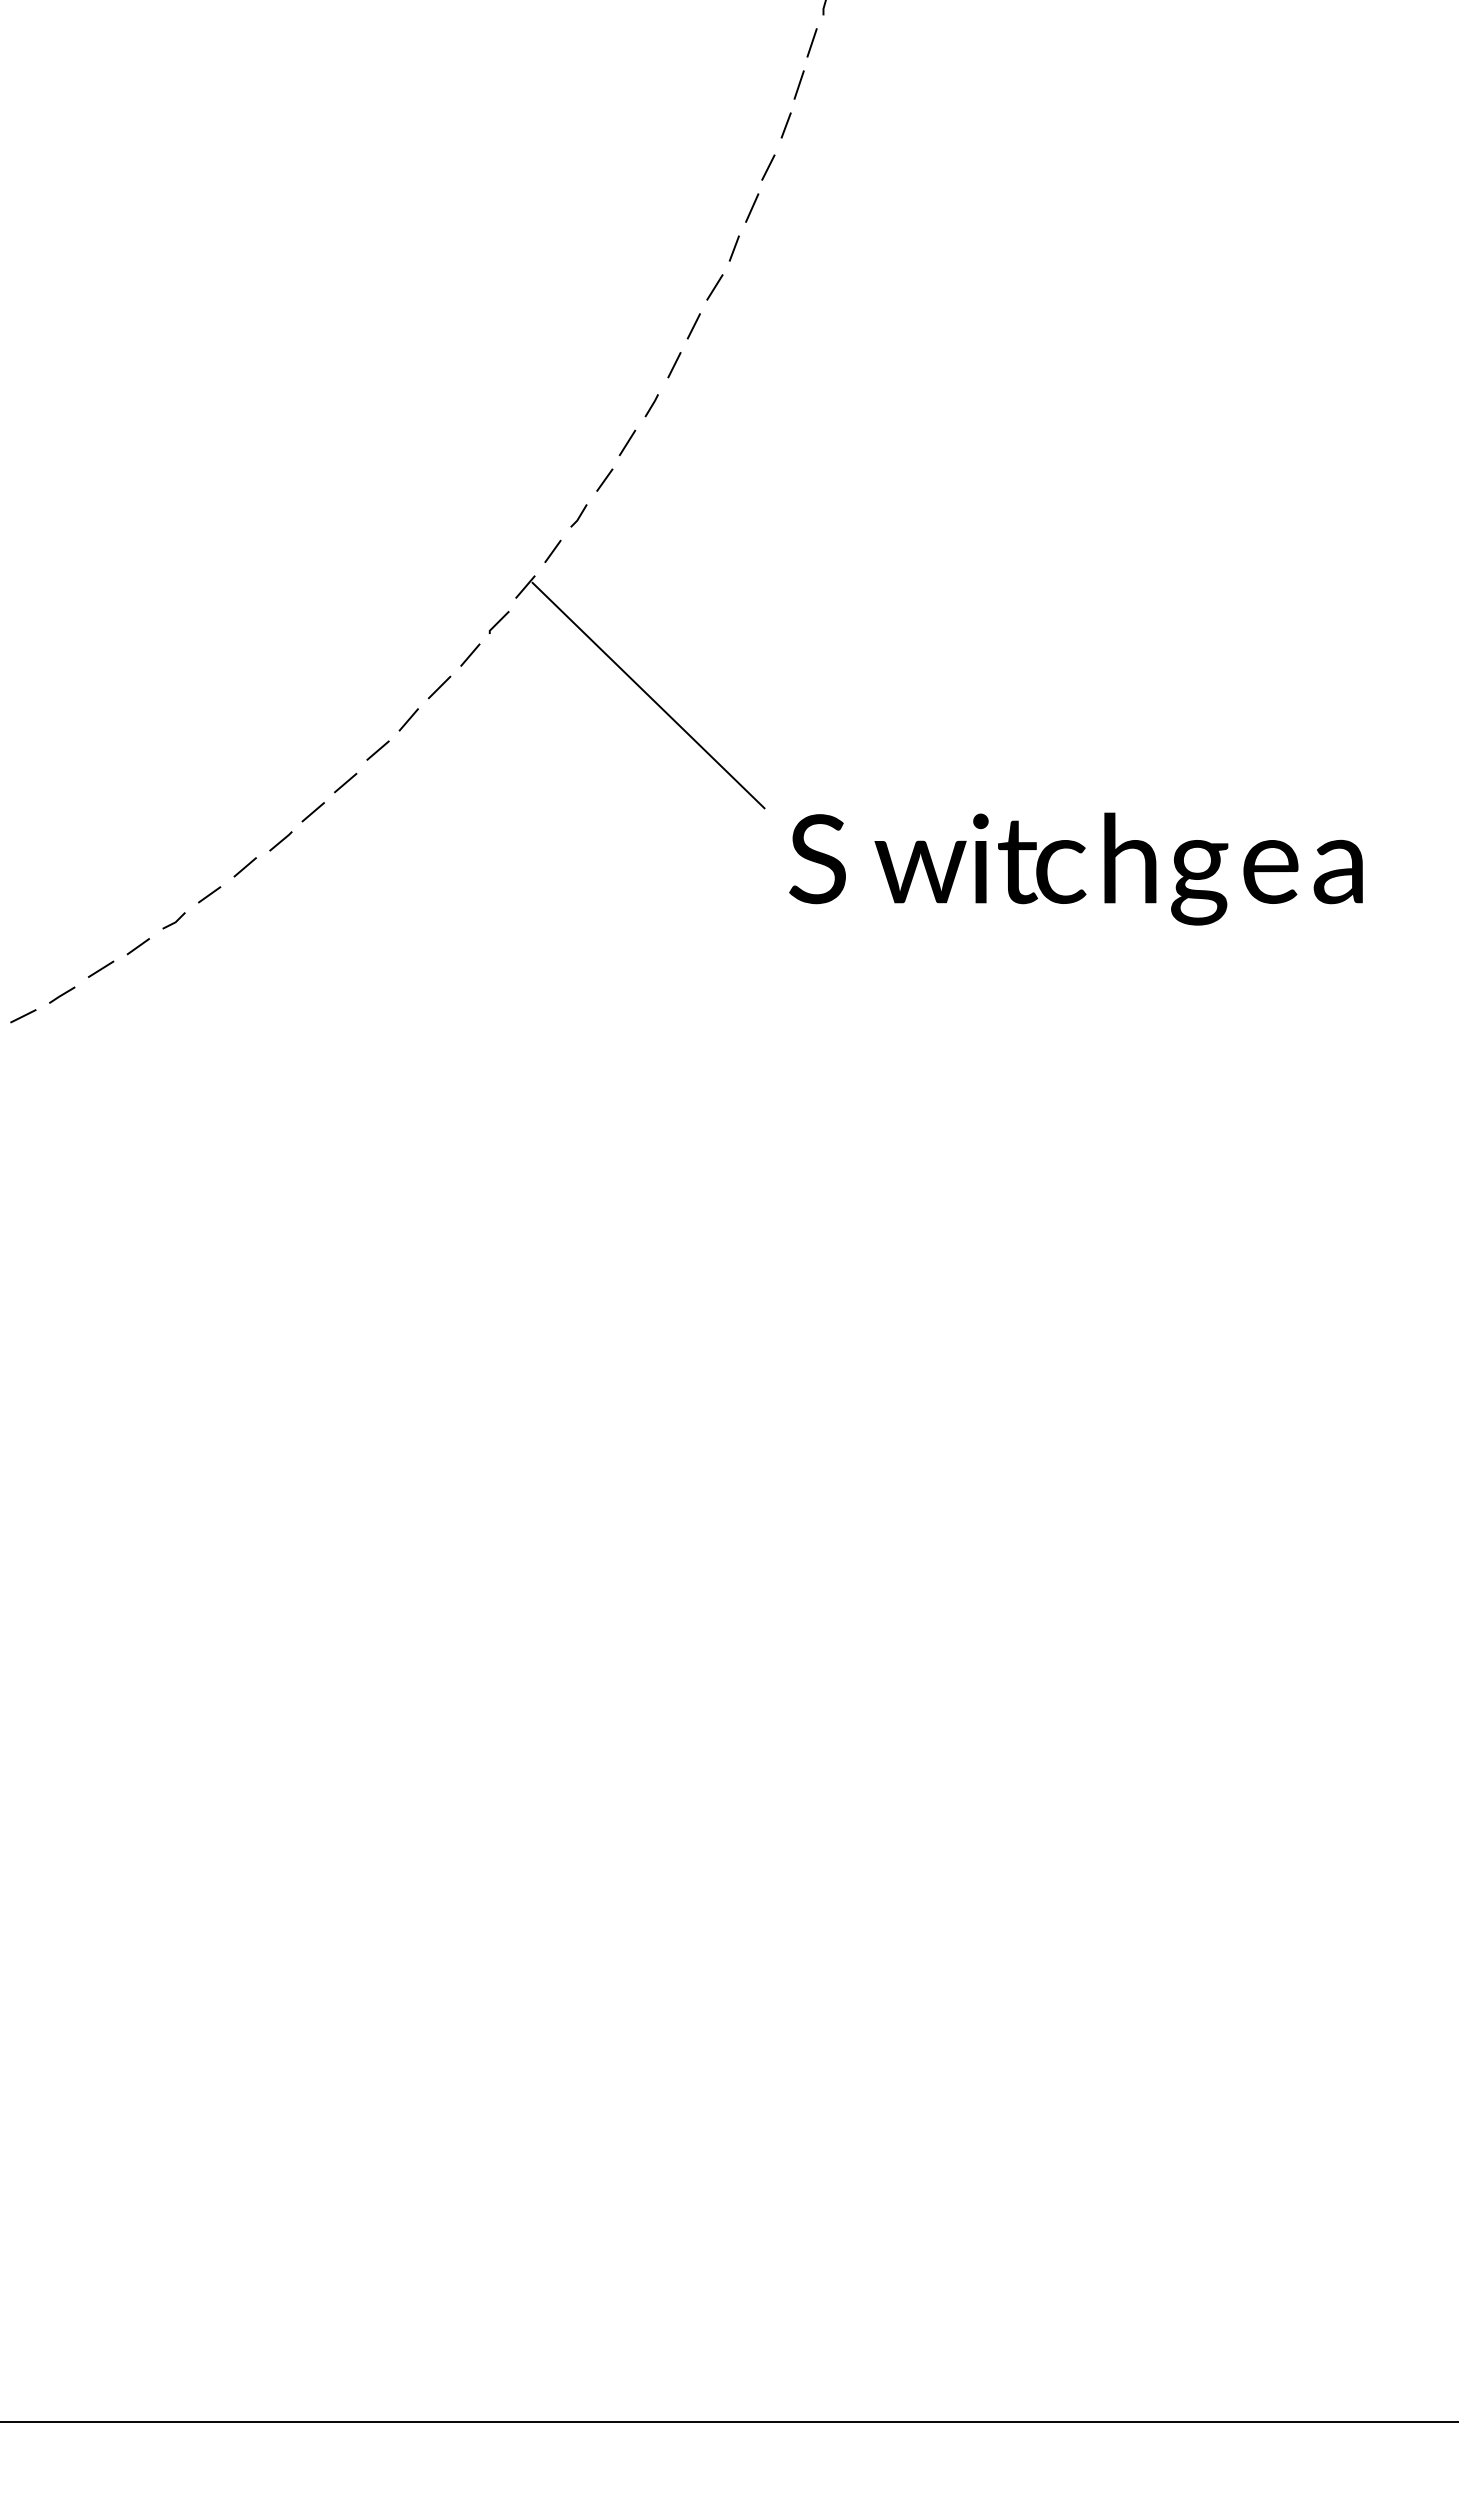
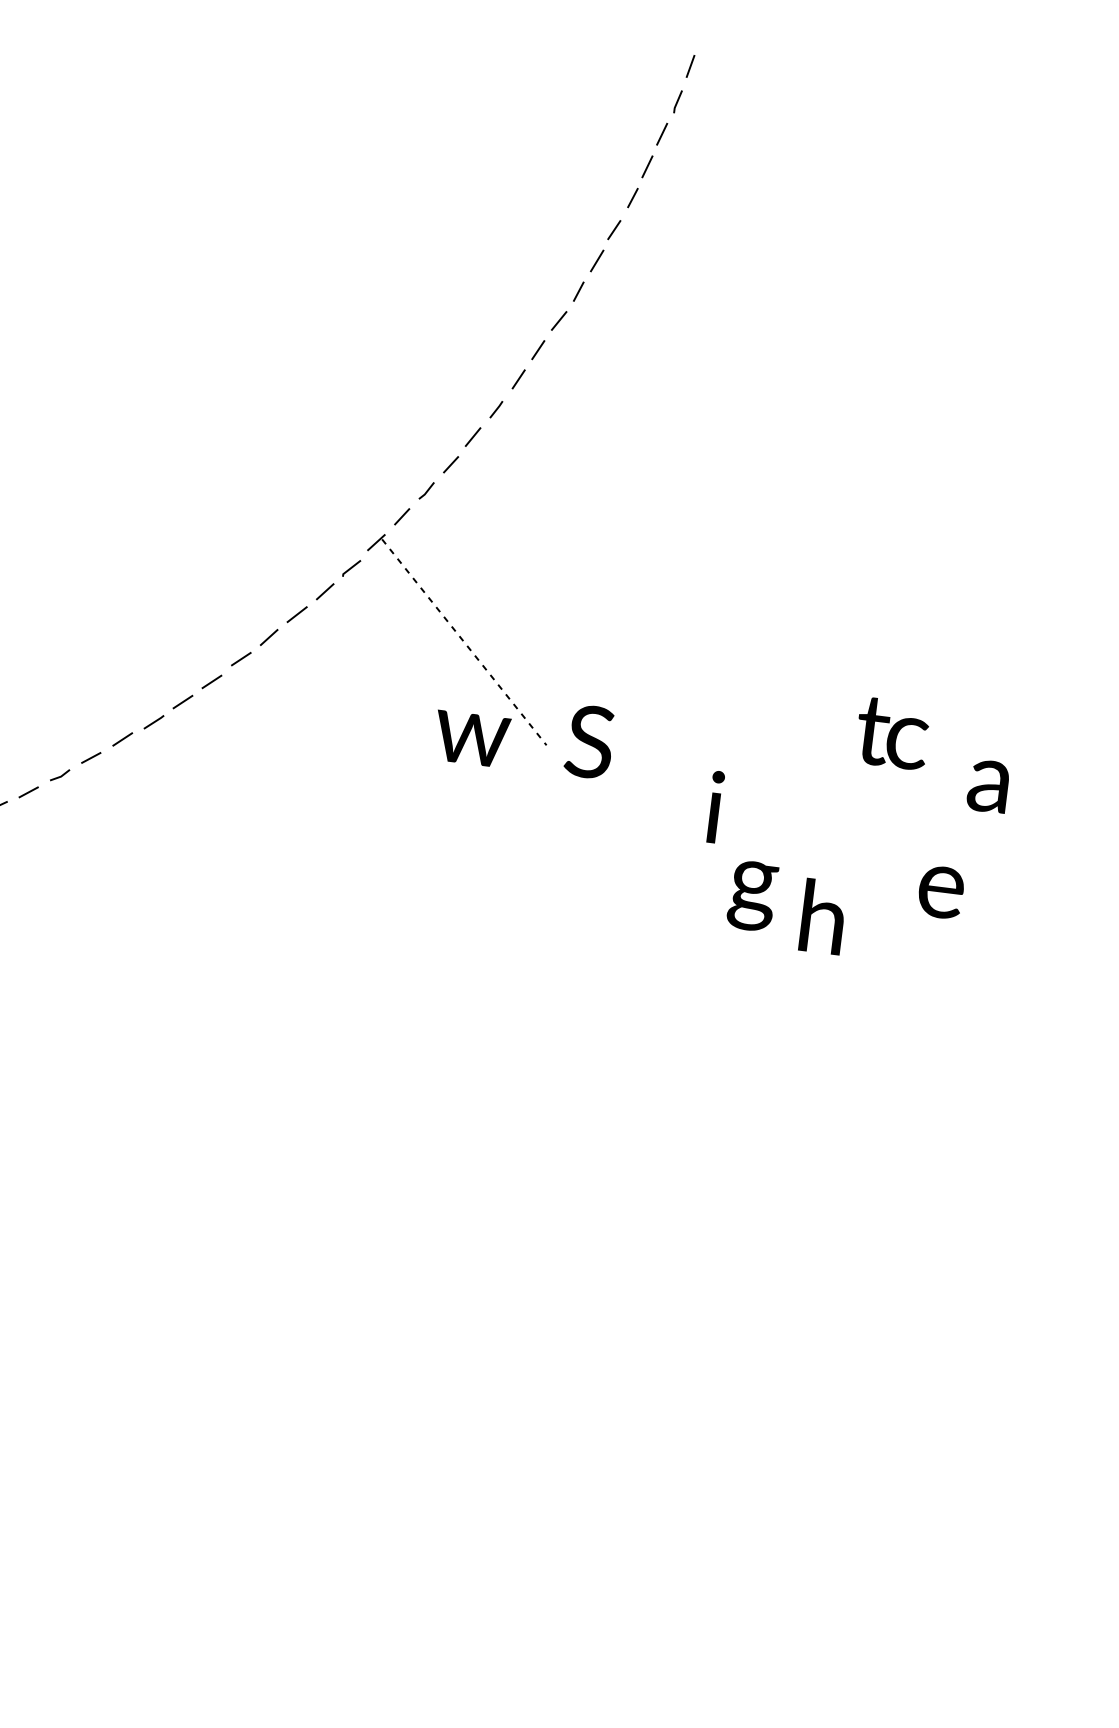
line: (648, 695) -> (464, 642), solid -> dashed
text: (1130, 857) -> (823, 916), moved
text: (817, 859) -> (589, 742), moved
text: (1042, 862) -> (892, 733), moved
text: (920, 871) -> (471, 738), moved
text: (1270, 871) -> (940, 891), moved
text: (1337, 871) -> (987, 785), moved
text: (1199, 882) -> (752, 895), moved

